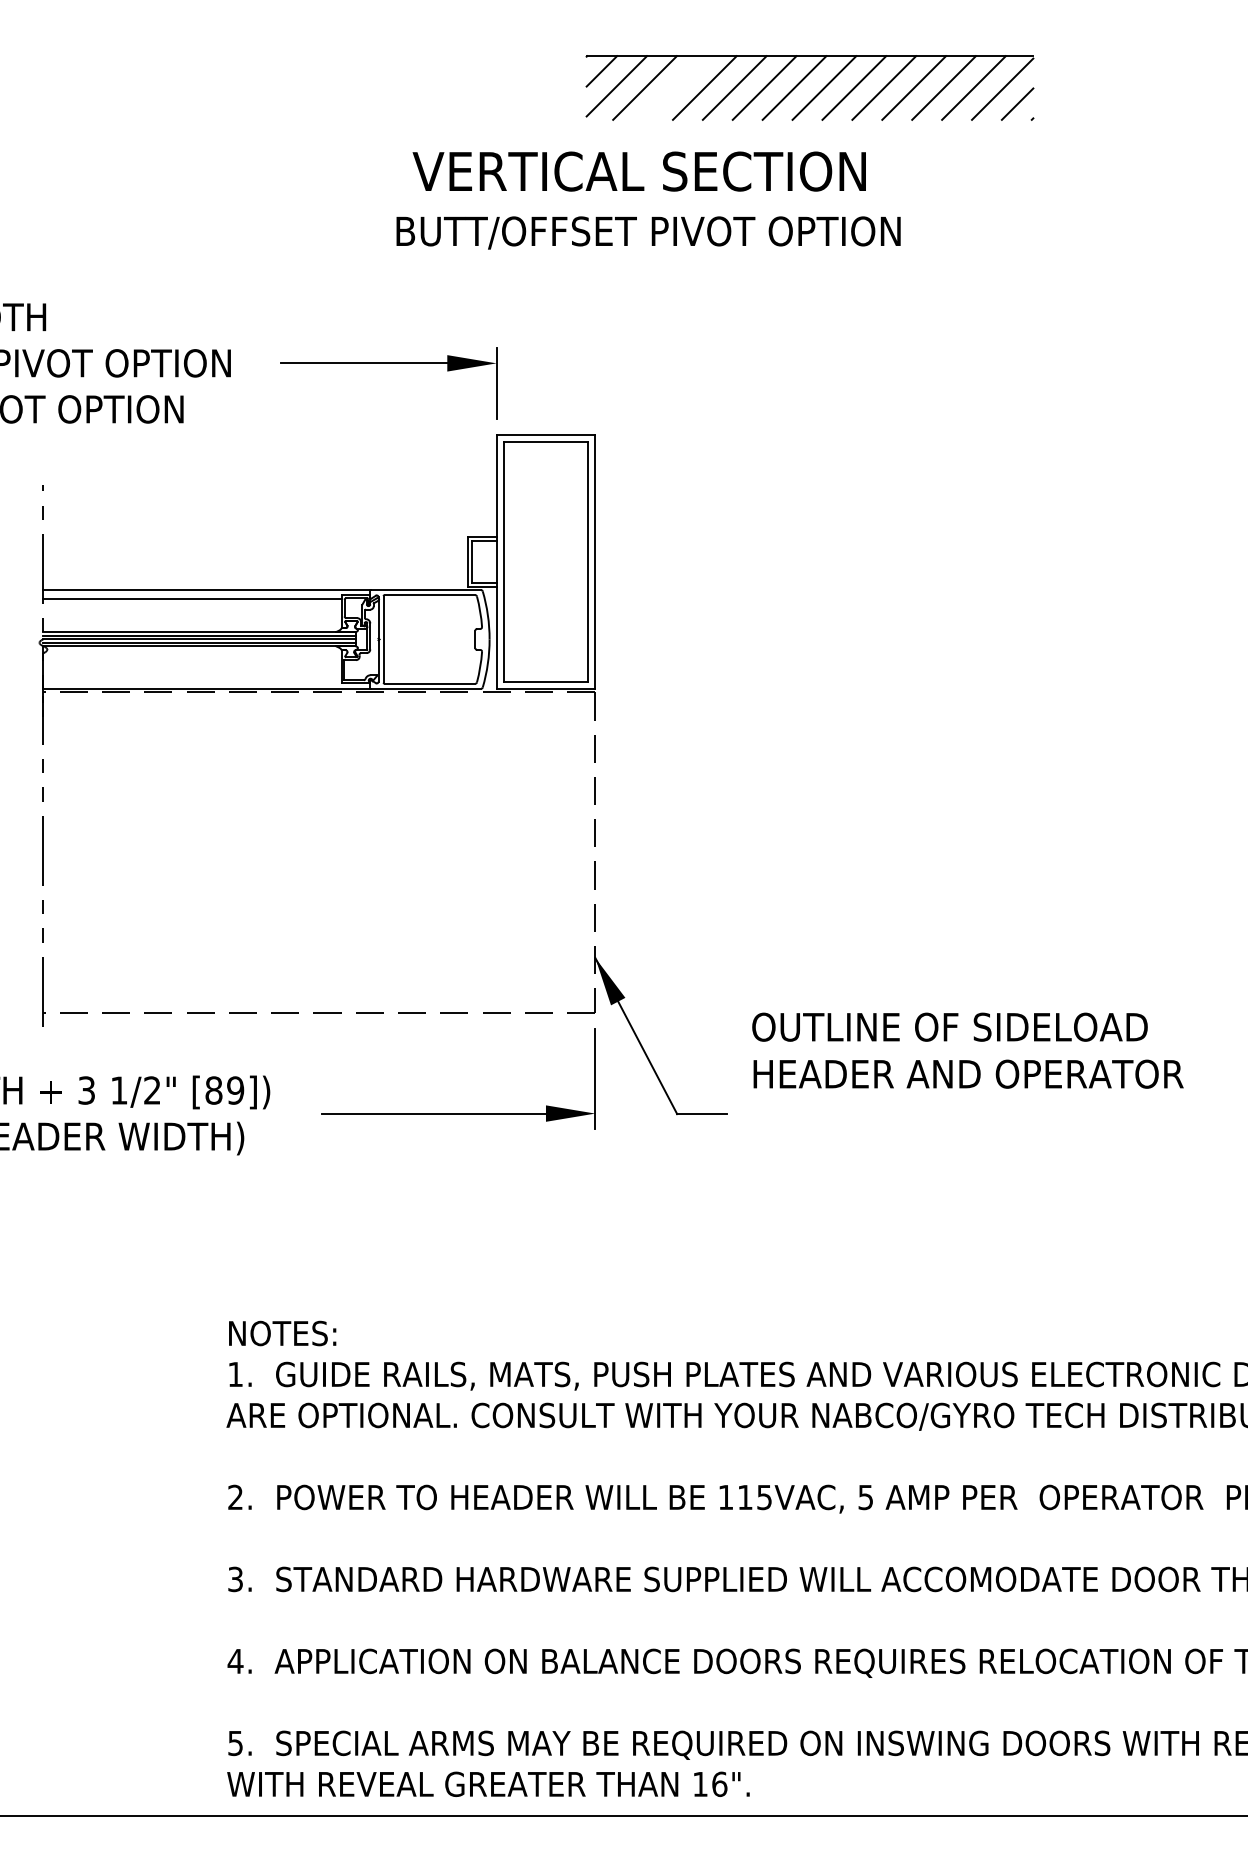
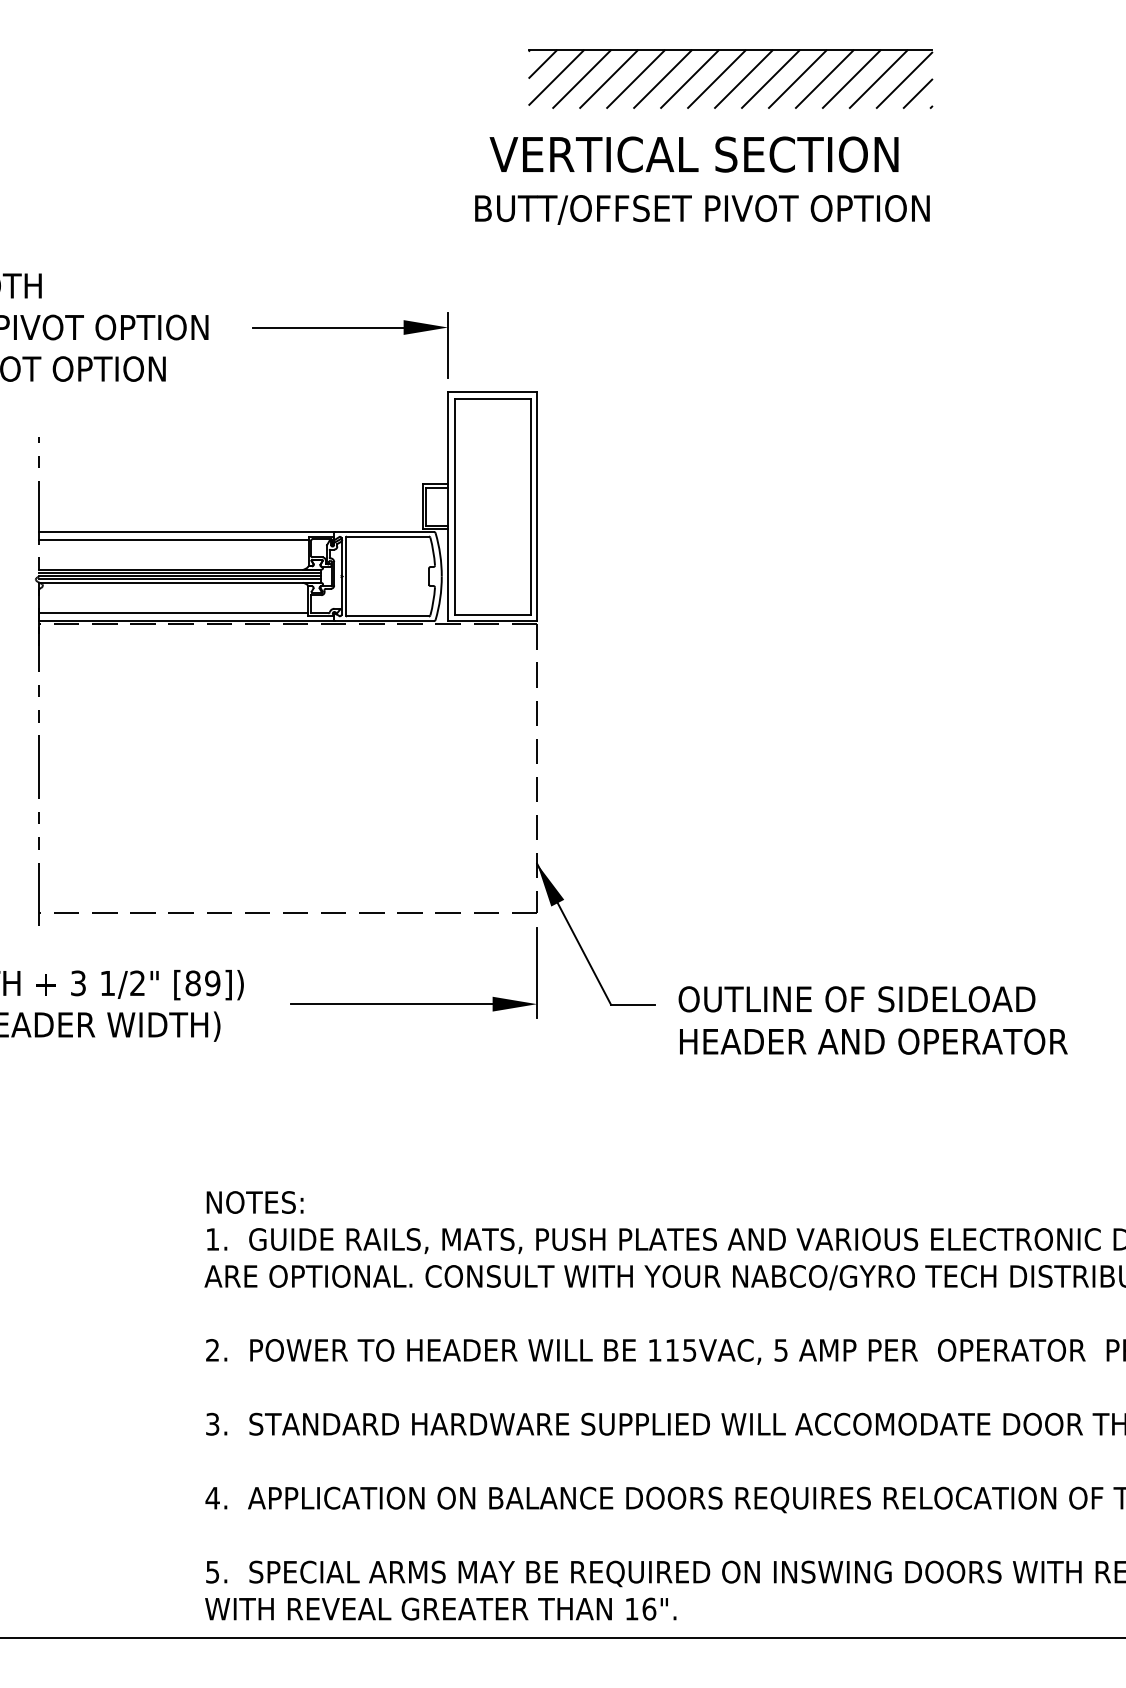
line: (674, 87) -> (608, 78), added
text: (648, 200) -> (702, 180), moved
line: (192, 680) -> (173, 613), added
text: (967, 1050) -> (872, 1020), moved

